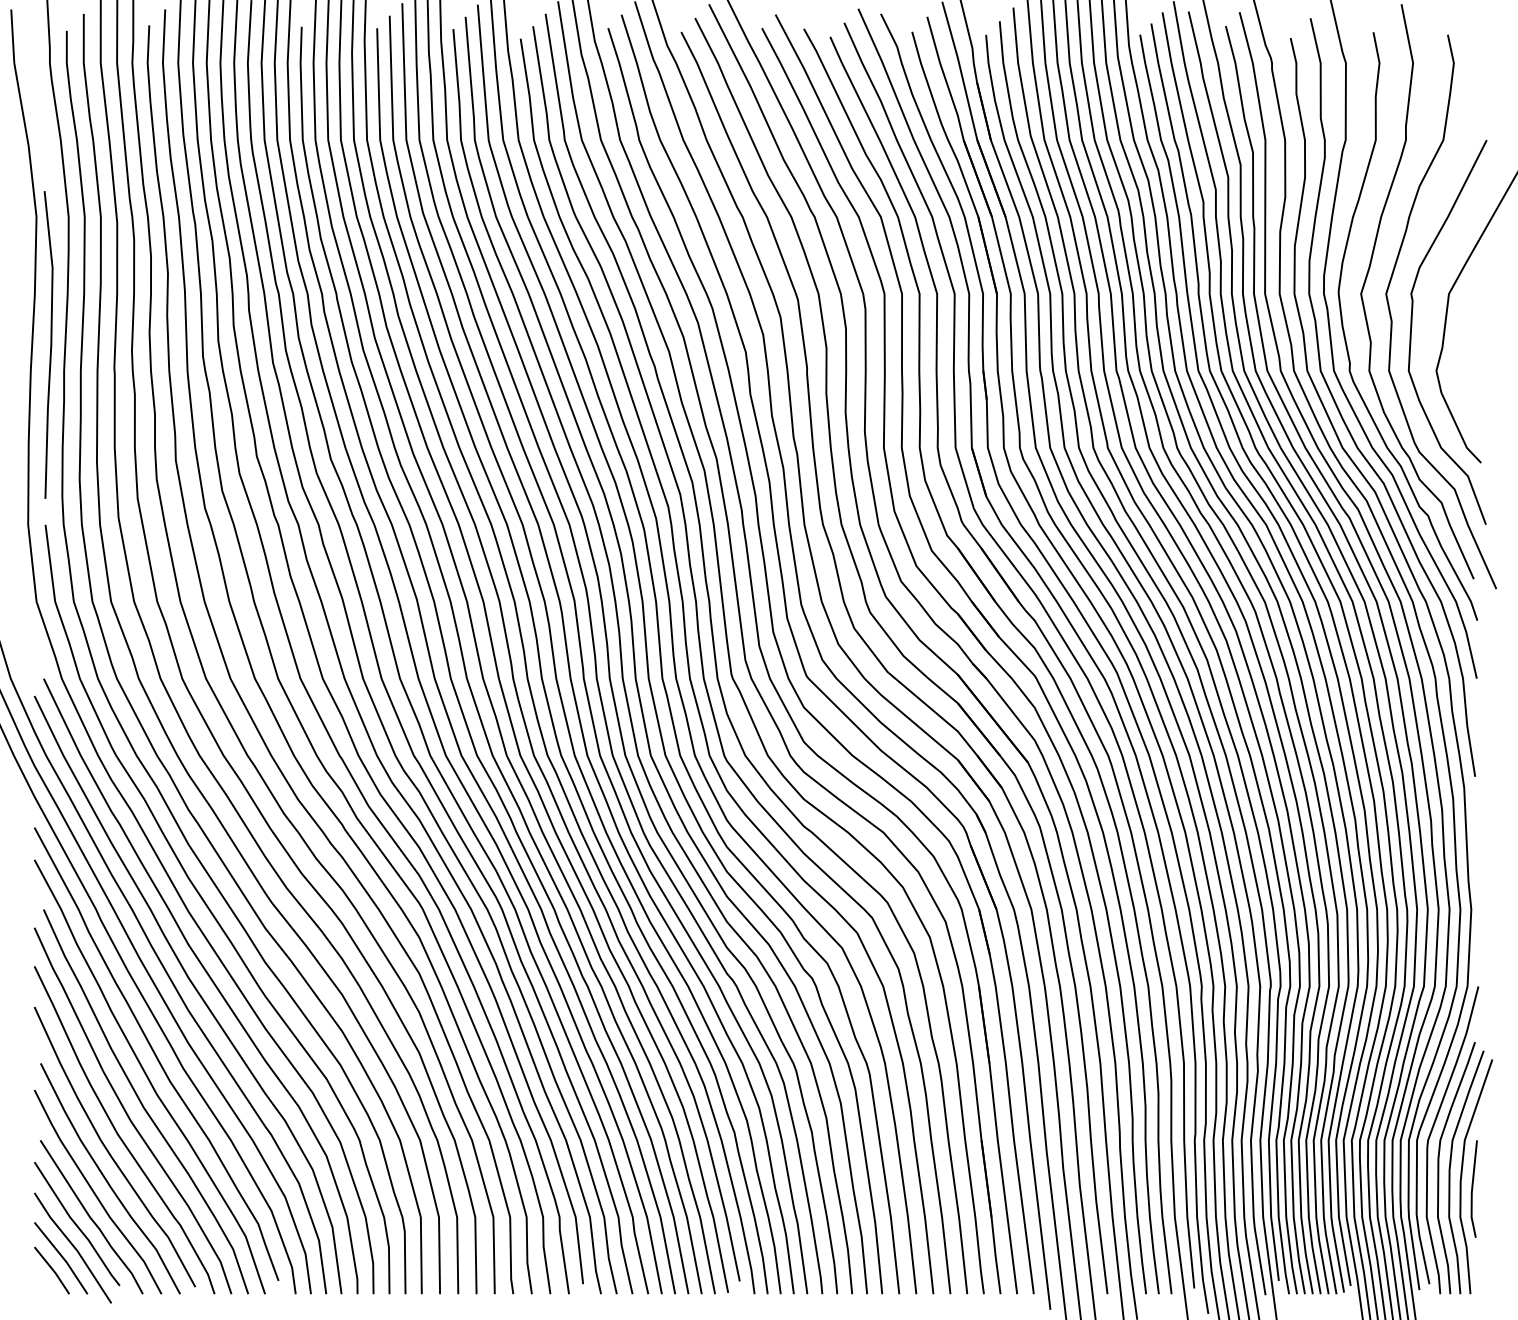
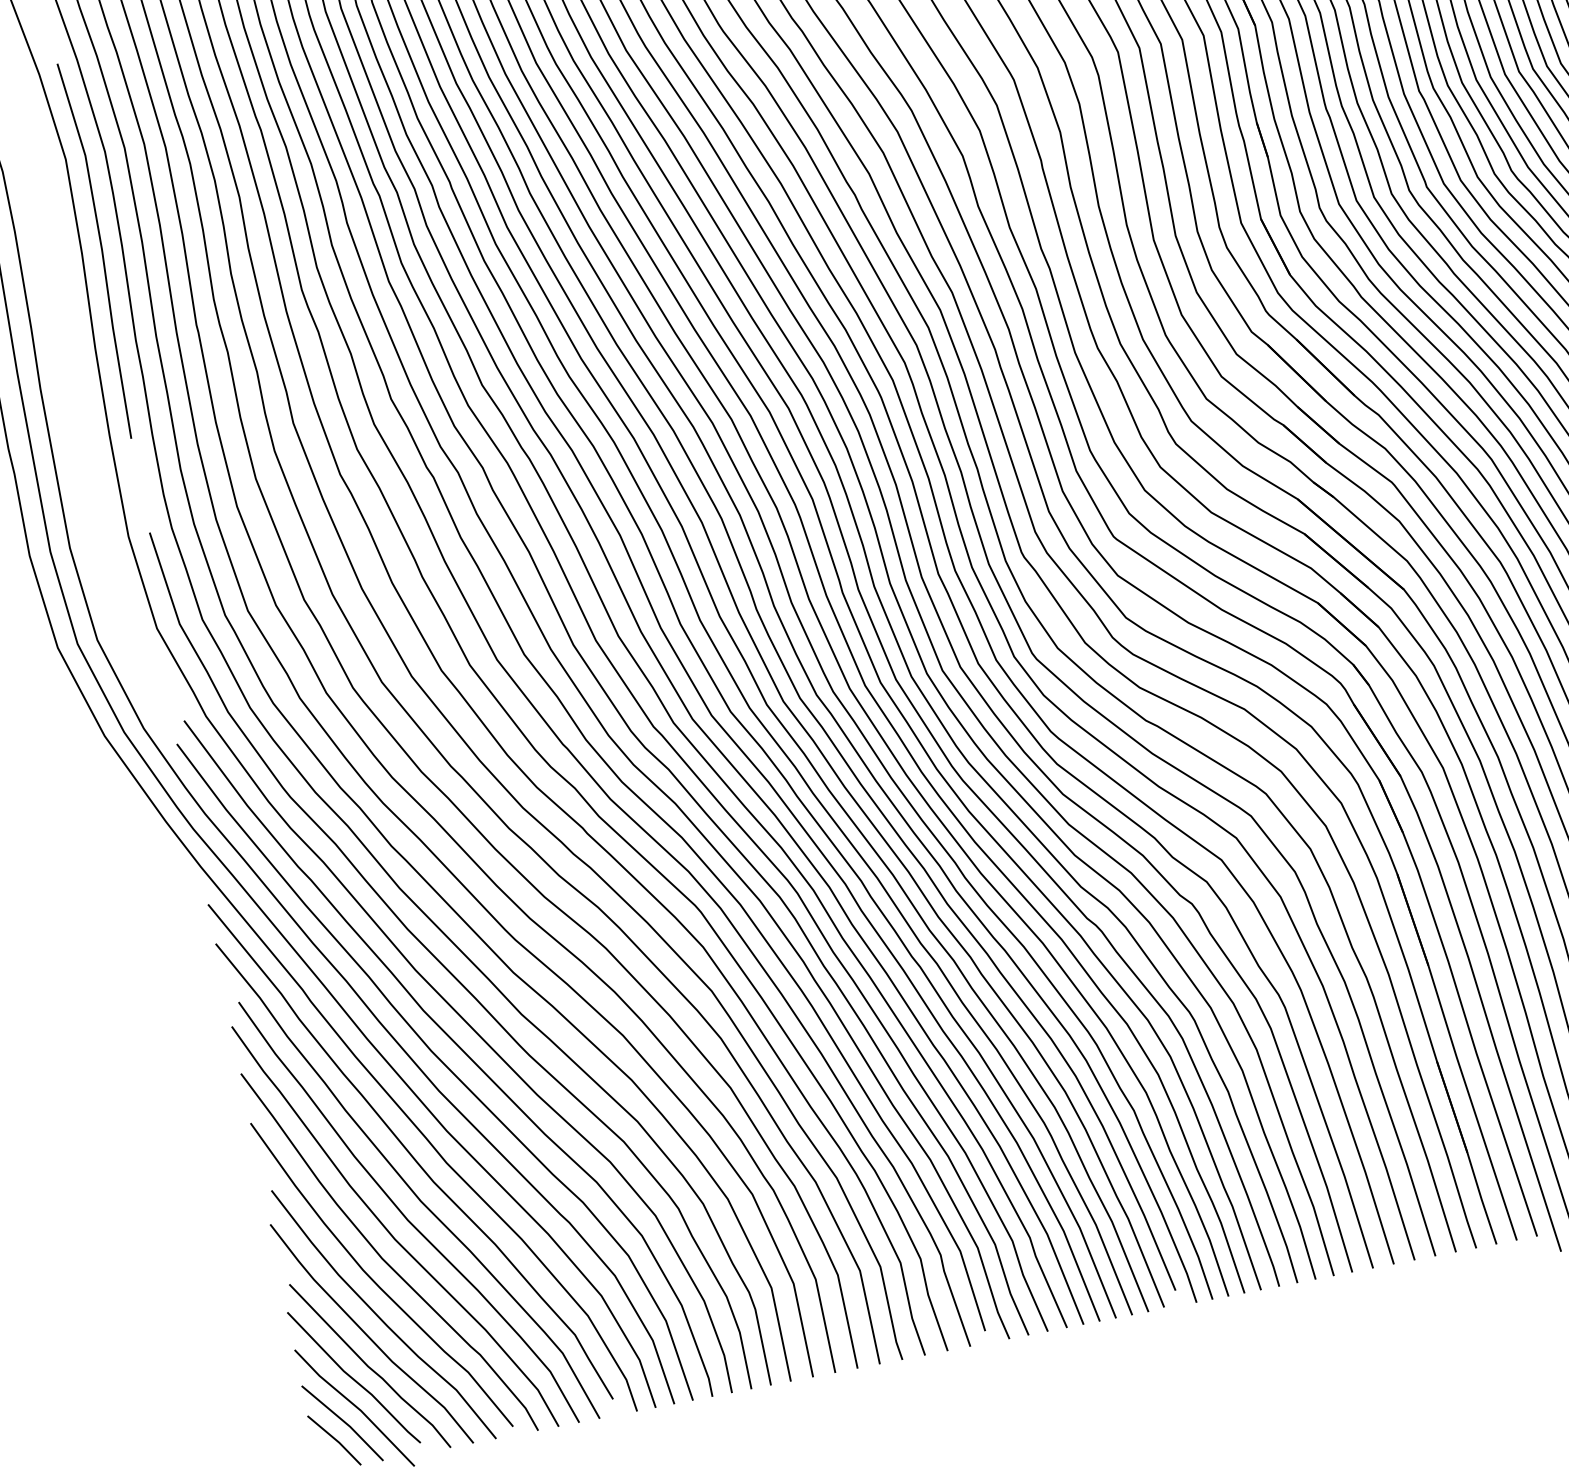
line: (50, 344) -> (100, 249), moved

